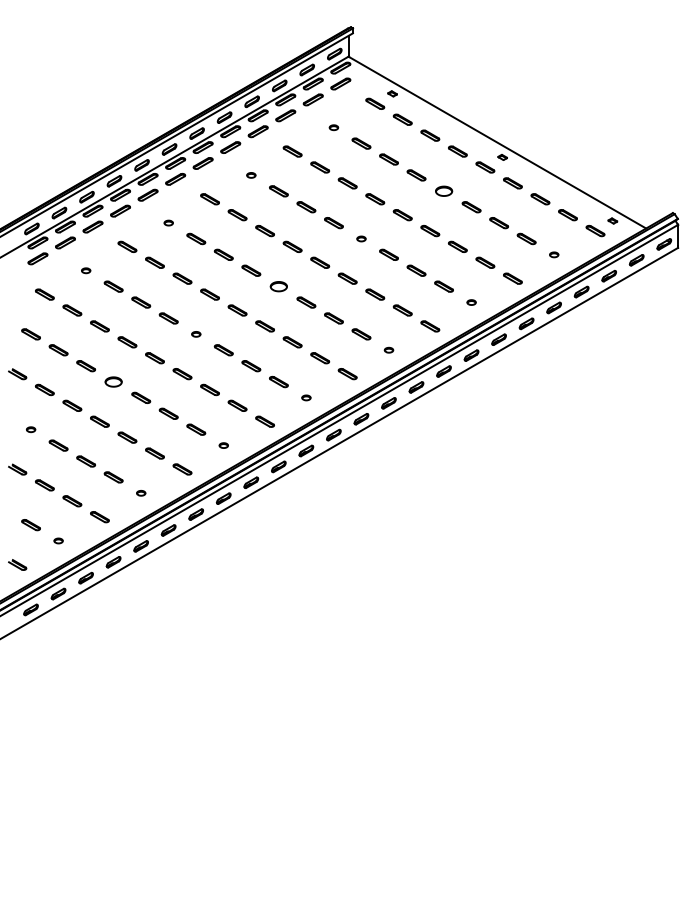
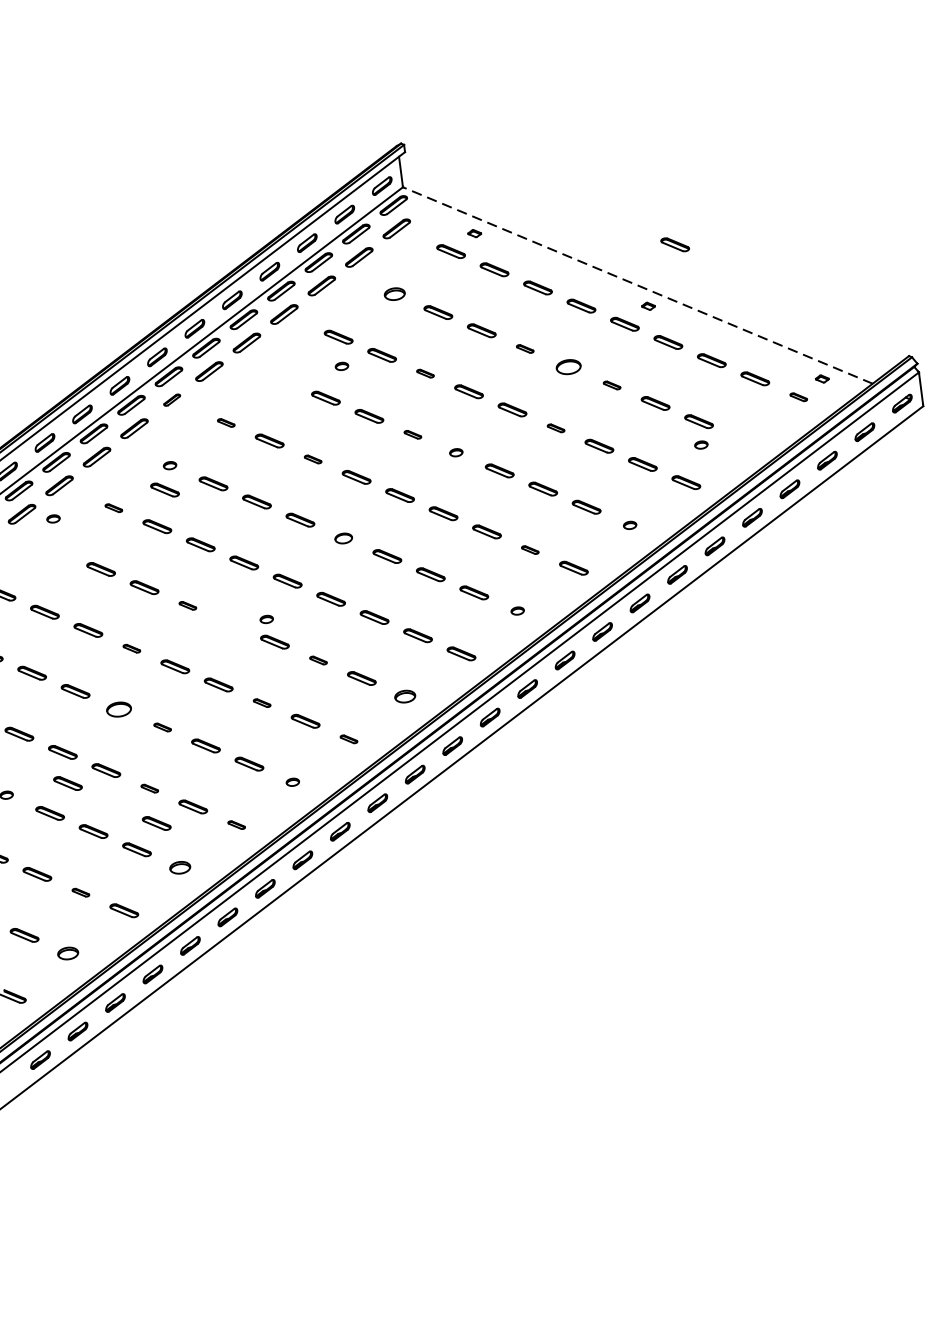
part: (525, 118) -> (674, 244), added
part: (333, 127) -> (394, 294), size x1.6
line: (497, 142) -> (638, 285), solid -> dashed
part: (251, 175) -> (342, 366), moved
part: (416, 175) -> (525, 349), size x0.6
part: (175, 179) -> (171, 400), size x0.6
part: (347, 183) -> (425, 373), size x0.6
part: (209, 199) -> (225, 423), size x0.6
part: (471, 207) -> (612, 385), size x0.6
part: (333, 223) -> (412, 435), size x0.6
part: (264, 231) -> (312, 459), size x0.6
part: (430, 231) -> (556, 428), size x0.6
part: (595, 231) -> (798, 397), size x0.6
part: (163, 238) -> (165, 489), added
part: (127, 246) -> (113, 507), size x0.6
part: (554, 254) -> (701, 444), moved
part: (86, 270) -> (53, 518), moved
part: (278, 286) -> (343, 538), size x0.7
part: (402, 310) -> (530, 550), size x0.6
part: (168, 318) -> (187, 605), size x0.6
part: (196, 334) -> (267, 619), moved
part: (127, 342) -> (131, 648), size x0.6
part: (251, 366) -> (318, 660), size x0.6
part: (209, 389) -> (261, 702), size x0.6
part: (141, 397) -> (162, 727), size x0.6
part: (306, 397) -> (405, 696), size x1.6
part: (264, 421) -> (348, 739), size x0.6
part: (73, 427) -> (68, 783), added
part: (127, 437) -> (149, 788), size x0.6
part: (128, 461) -> (155, 823), added
part: (182, 469) -> (236, 825), size x0.6
part: (141, 493) -> (180, 868), size x1.6
part: (72, 501) -> (81, 892), size x0.6
part: (58, 540) -> (67, 952), size x1.6

